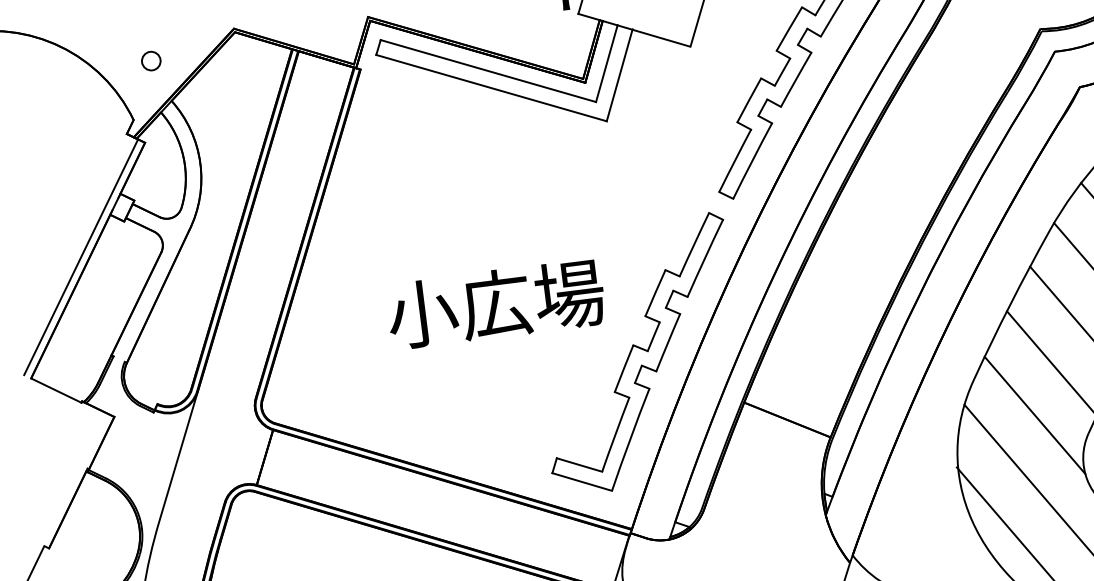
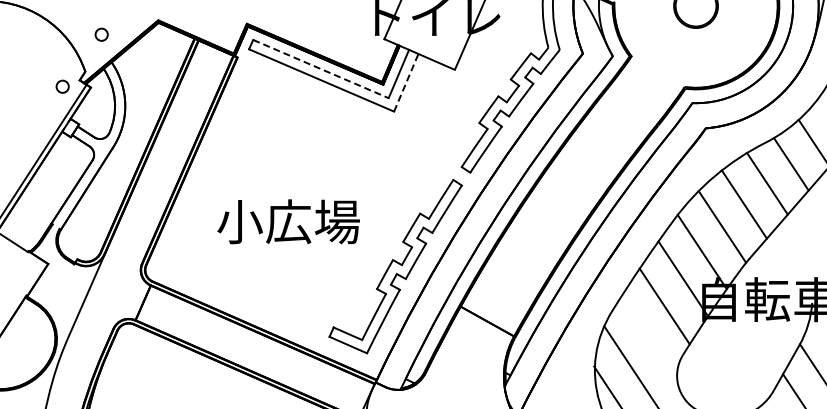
line: (487, 71) -> (320, 69), solid -> dashed
line: (619, 75) -> (406, 82), solid -> dashed
circle: (102, 146) -> (62, 86), added
text: (495, 303) -> (288, 221), moved
line: (1035, 414) -> (649, 338), removed

